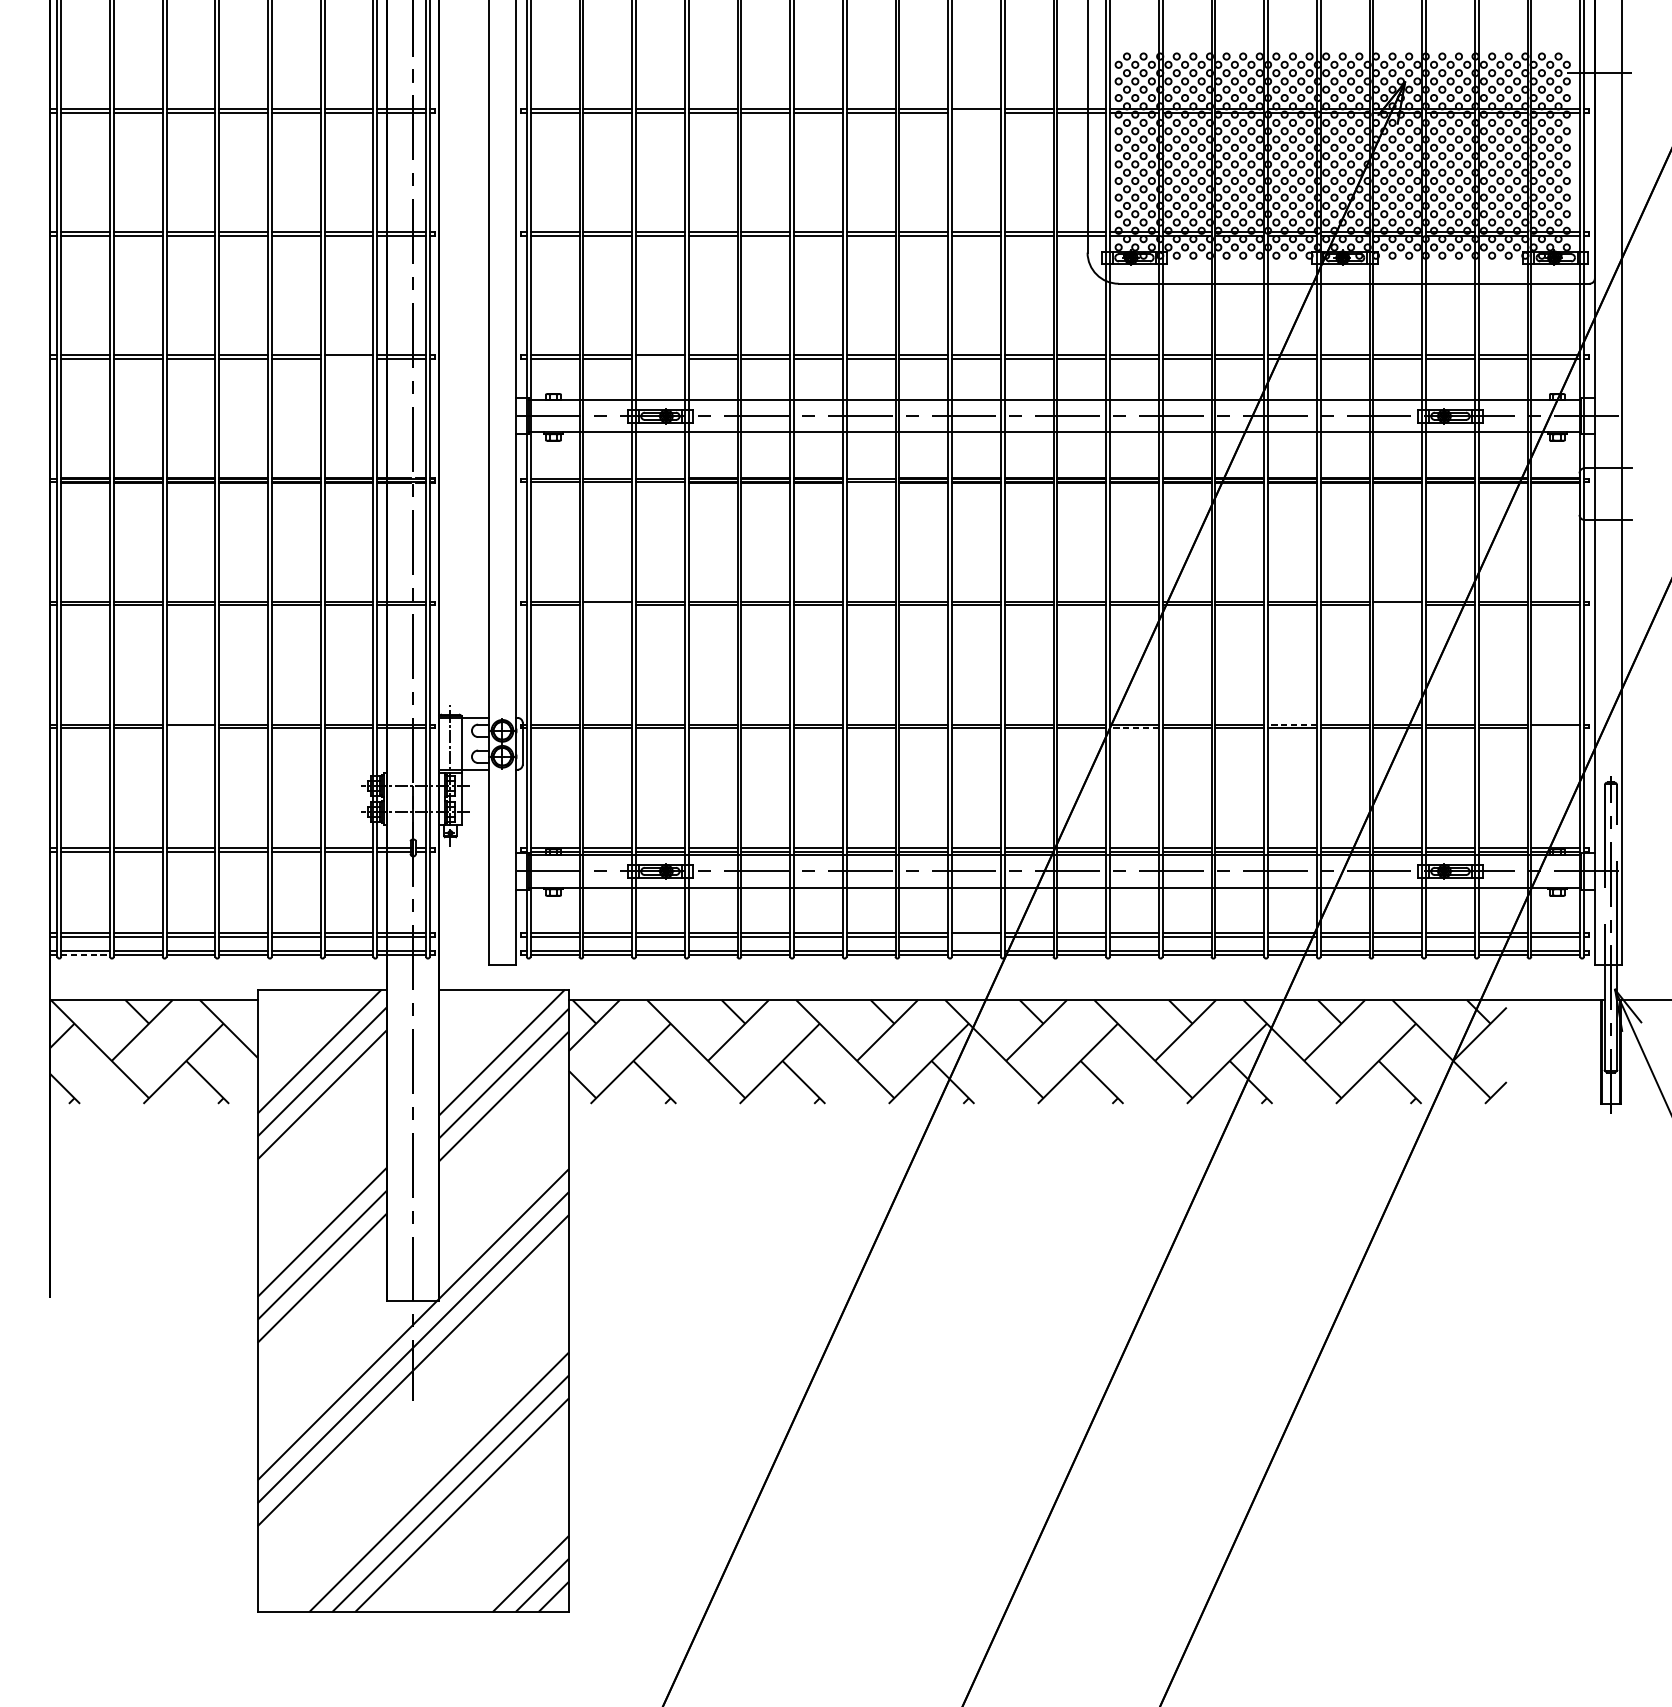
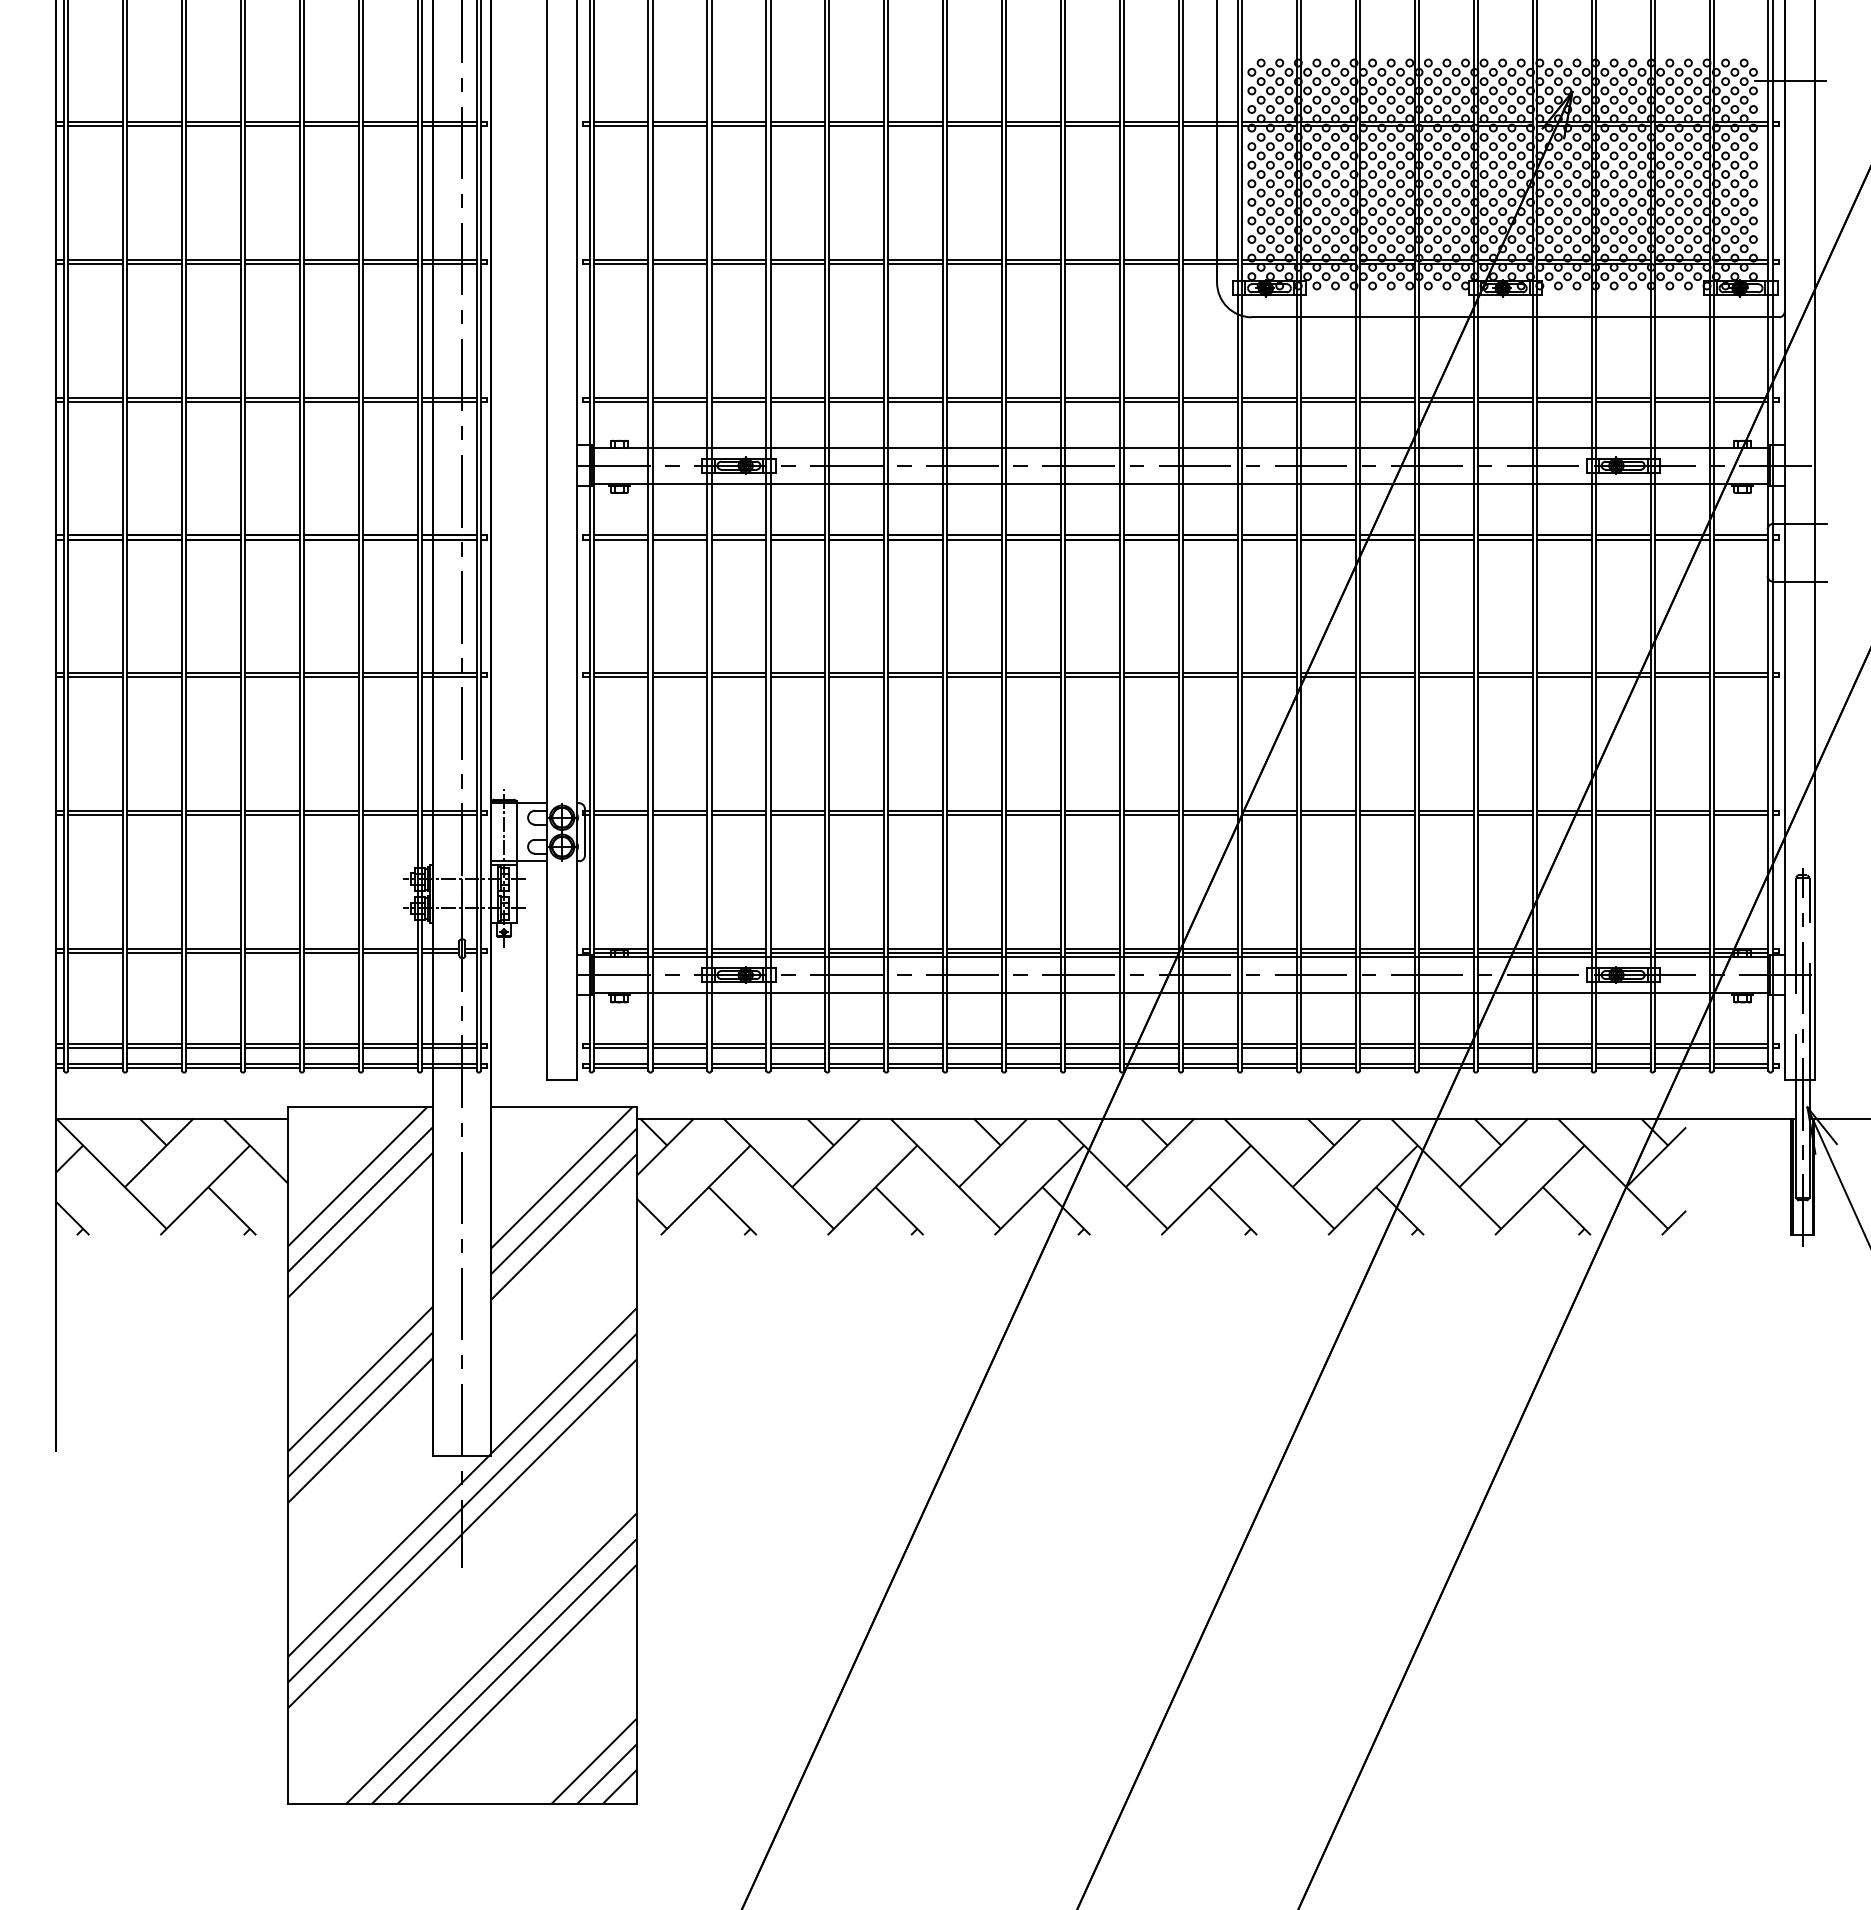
line: (976, 113) -> (1092, 126), added
line: (349, 358) -> (390, 401), added
line: (659, 358) -> (738, 401), added
line: (607, 605) -> (679, 677), added
line: (1397, 605) -> (1563, 677), added
line: (1291, 724) -> (1445, 810), dashed -> solid
line: (190, 728) -> (213, 815), added
line: (1133, 728) -> (1268, 815), dashed -> solid
line: (1555, 728) -> (1740, 815), added
line: (976, 936) -> (1092, 1047), added
line: (86, 954) -> (96, 1068), dashed -> solid

